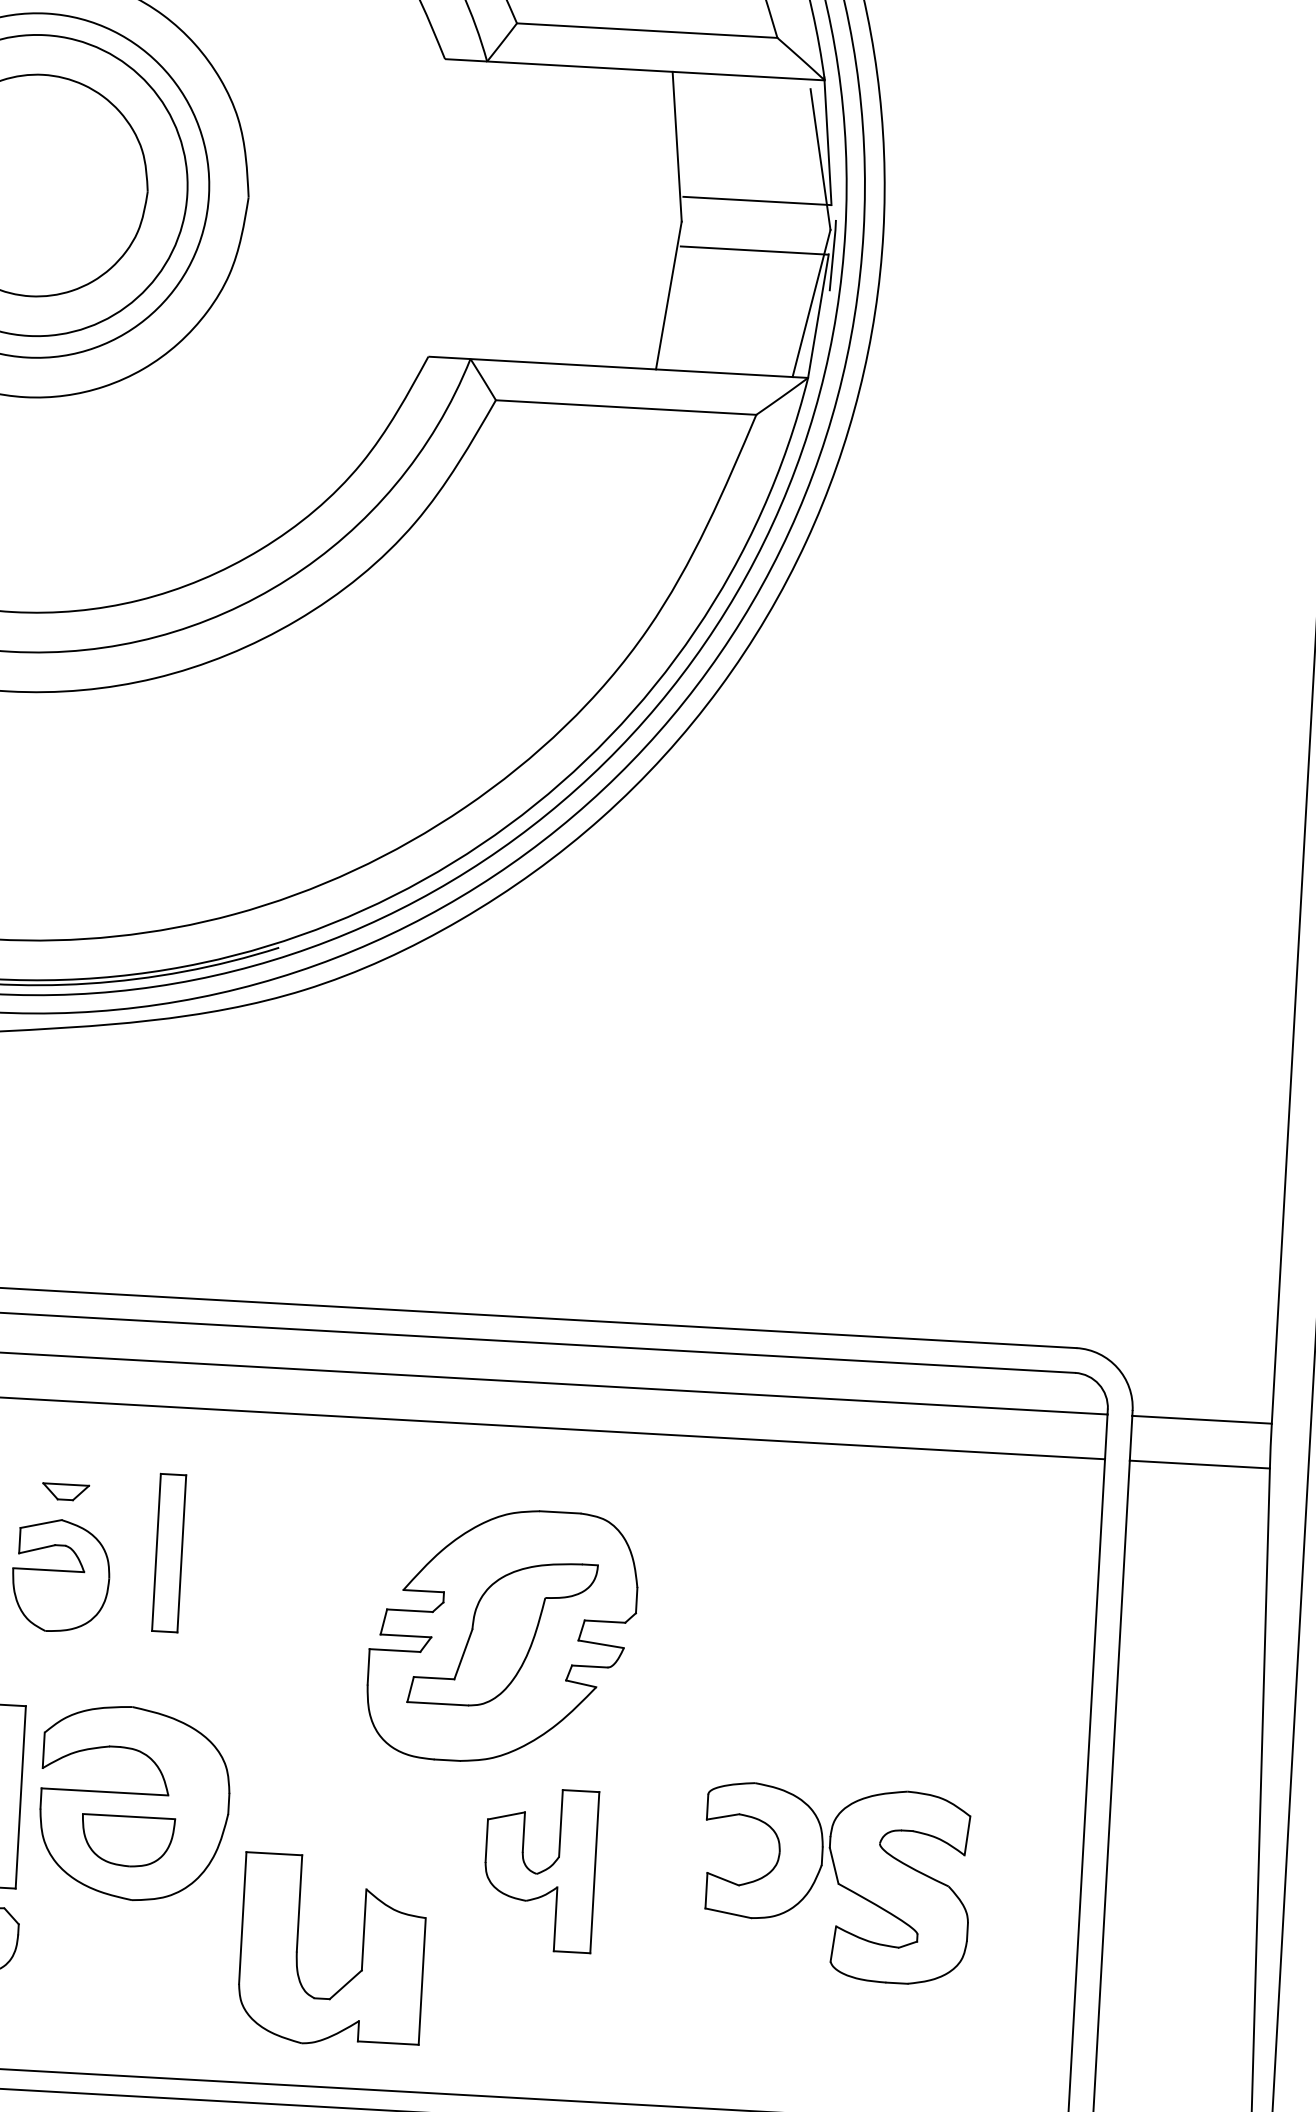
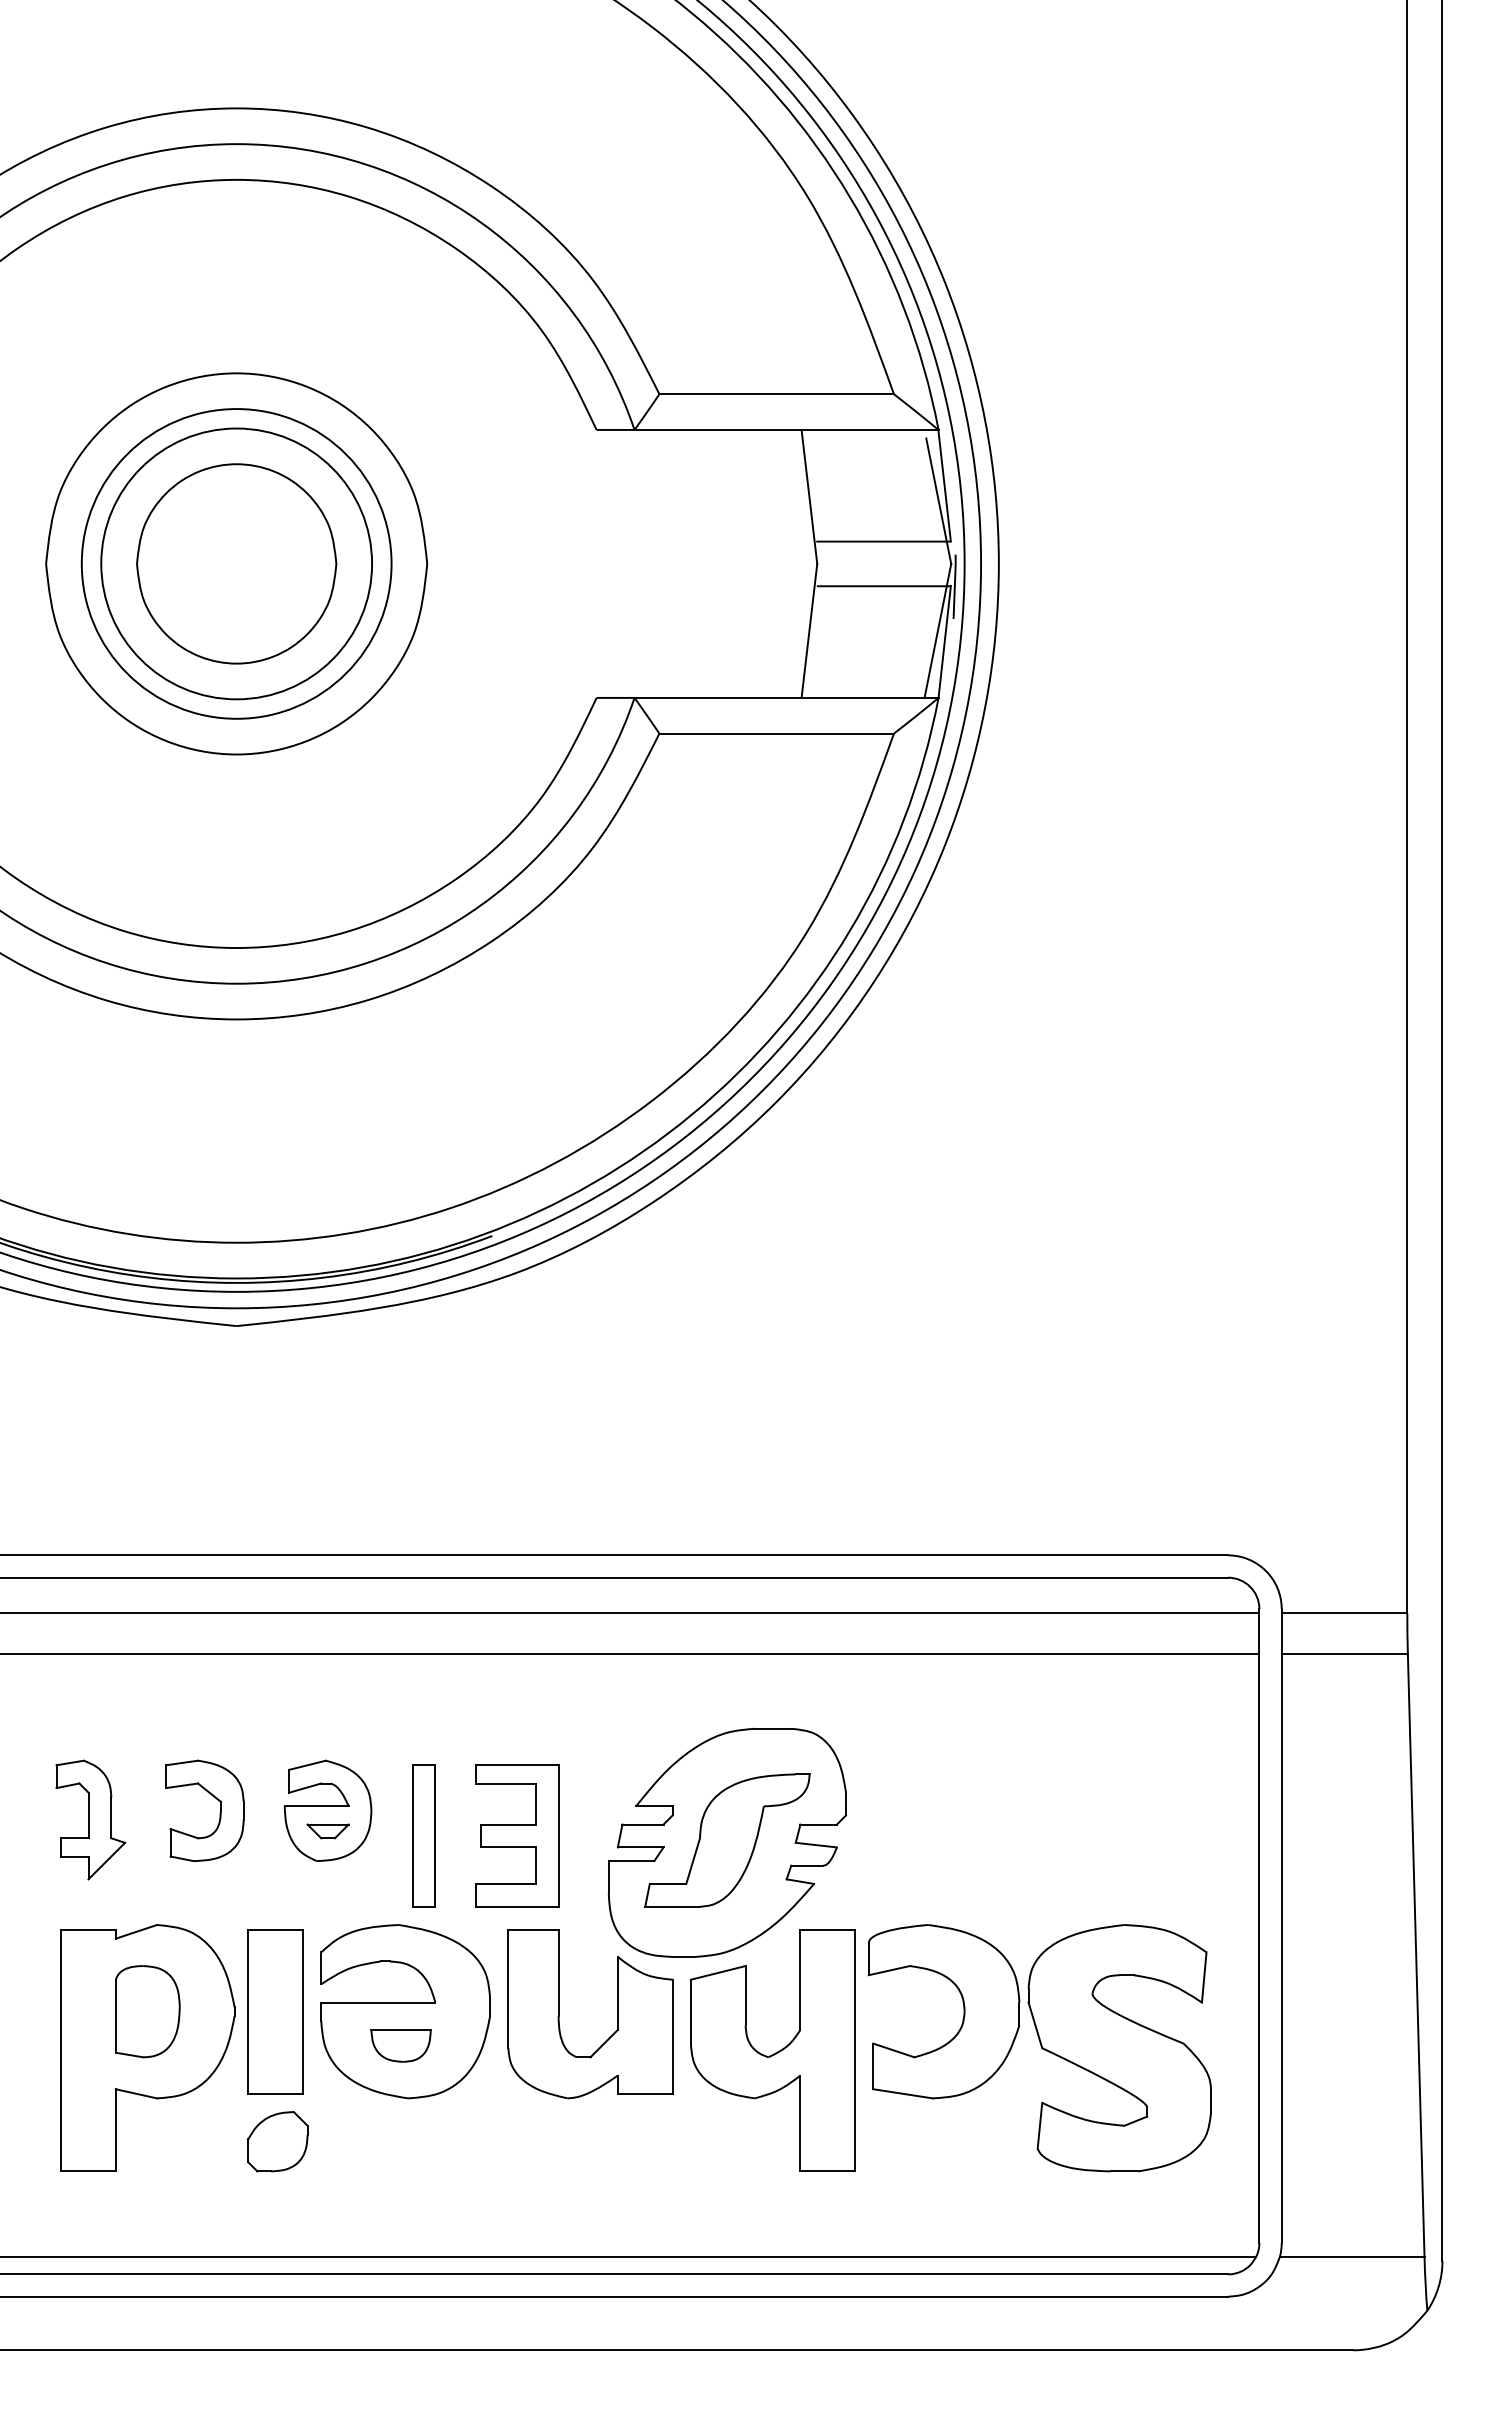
part: (65, 1492) -> (327, 1831), moved
part: (168, 1552) -> (423, 1835), moved
part: (269, 1615) -> (517, 1835), added
part: (126, 1840) -> (400, 2045), size x0.71
part: (539, 1869) -> (772, 2050), size x1.67
part: (836, 1883) -> (1039, 2048), size x1.43
part: (362, 1953) -> (617, 2014), moved

